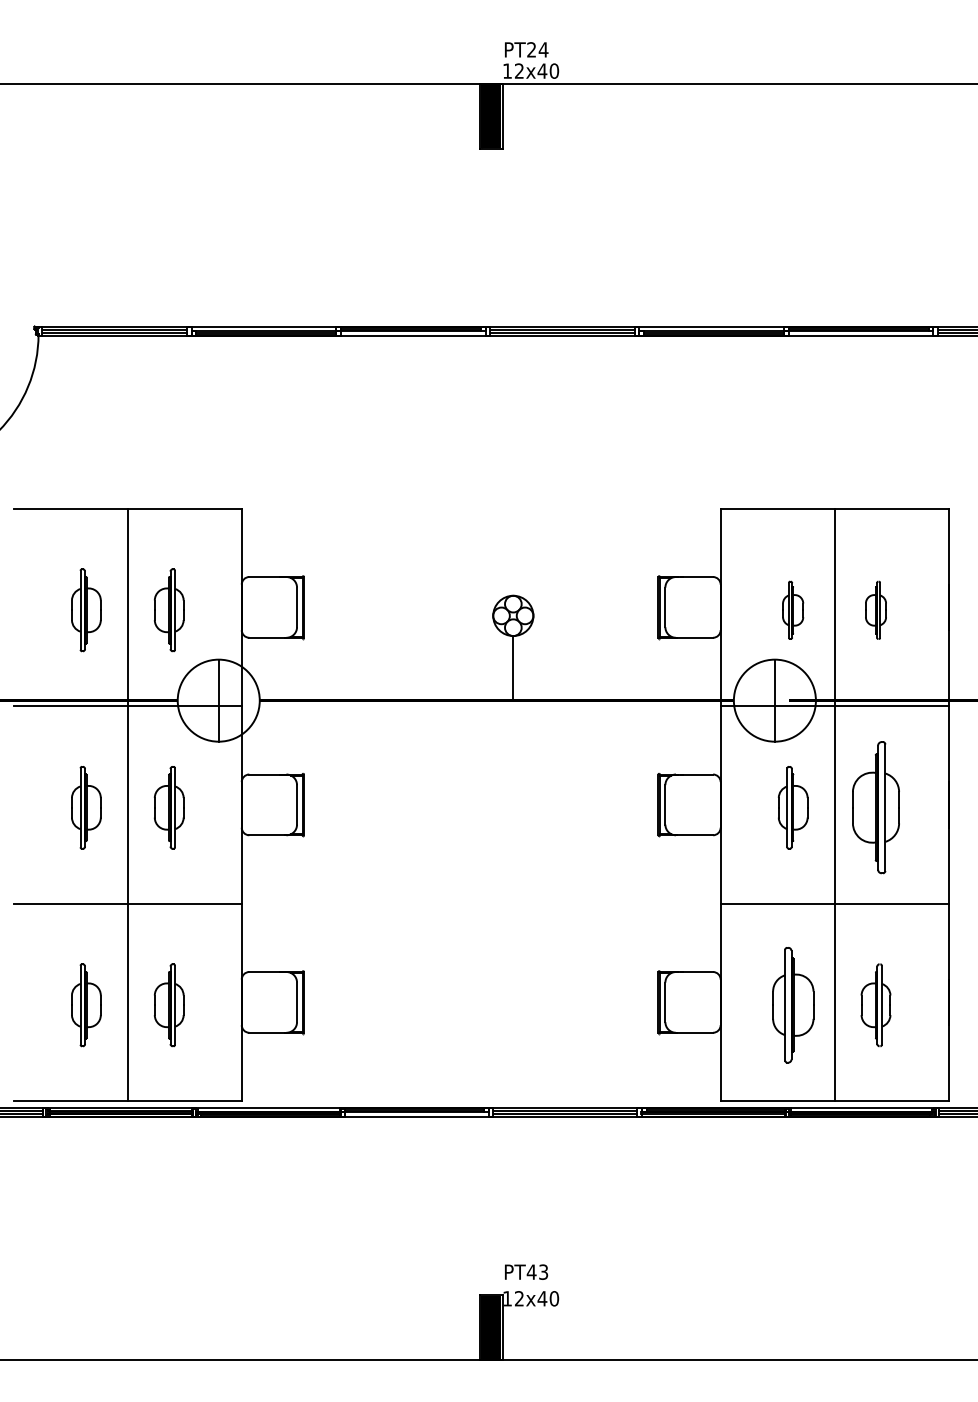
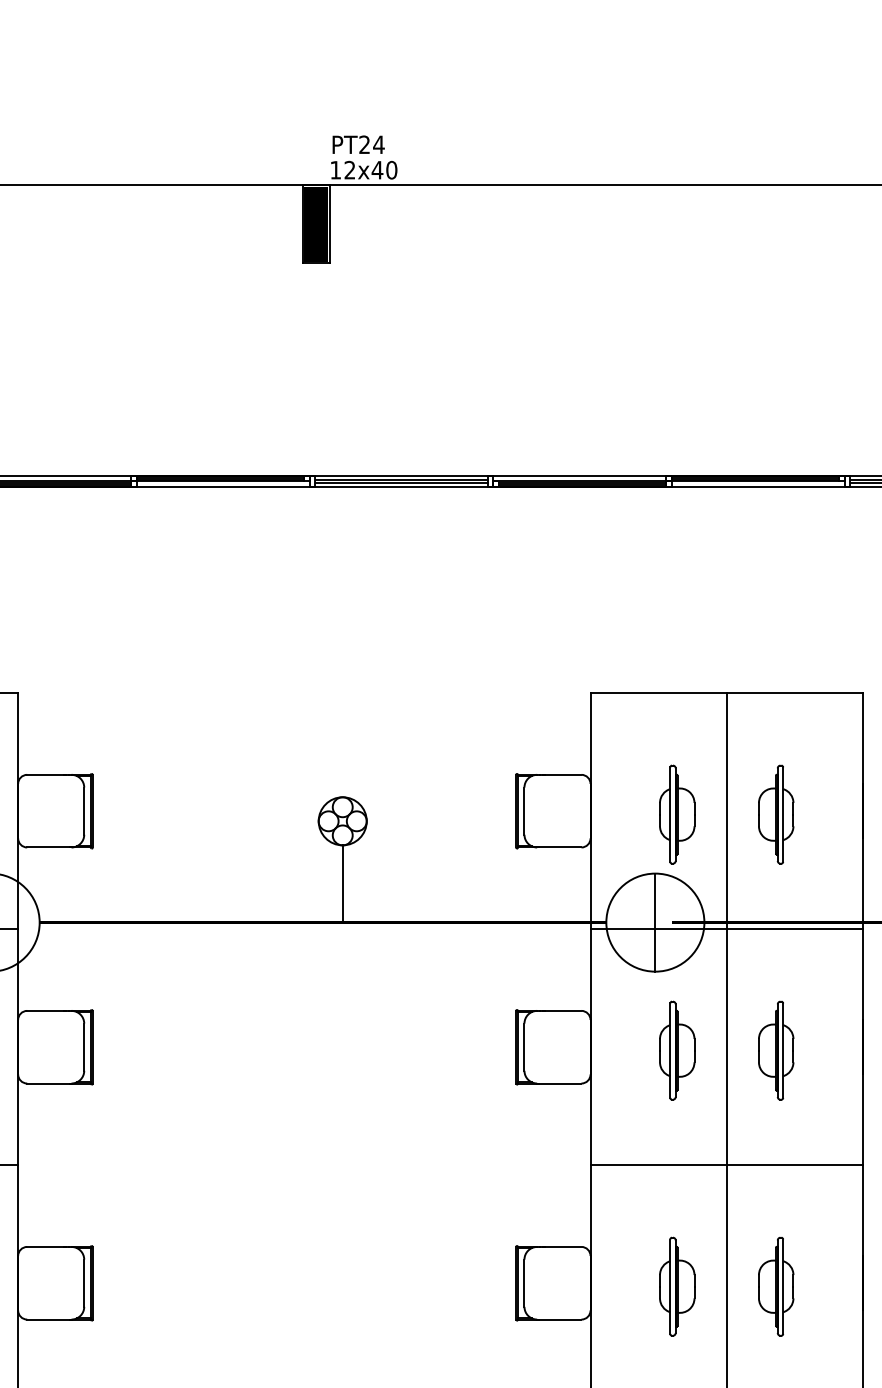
part: (792, 610) -> (676, 814), size x1.43
part: (875, 610) -> (775, 814), size x1.43
part: (875, 807) -> (775, 1050), size x0.62
part: (792, 1005) -> (676, 1286), size x0.71

